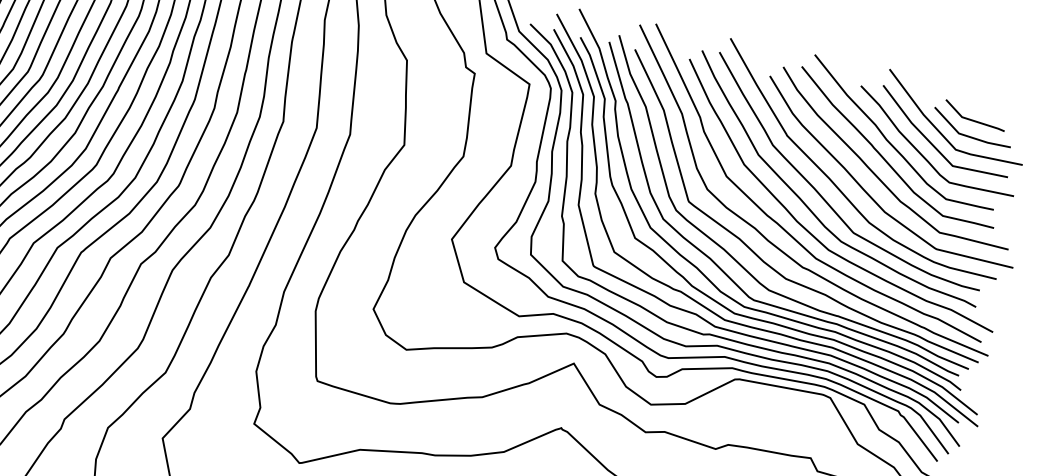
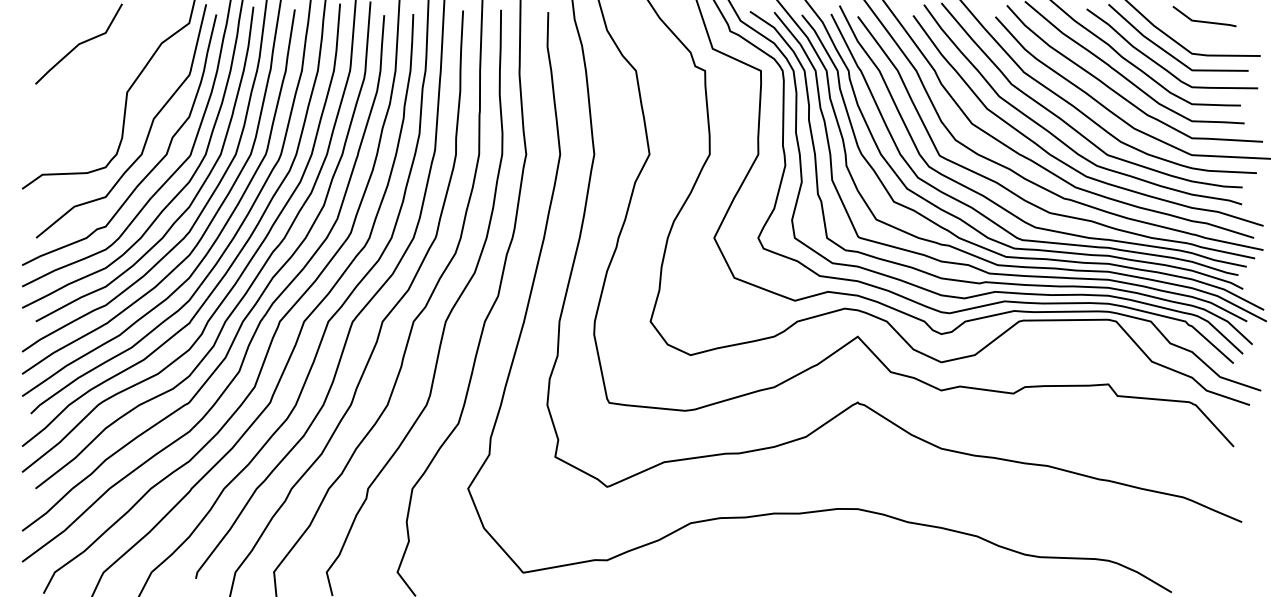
line: (971, 136) -> (1204, 37), removed

